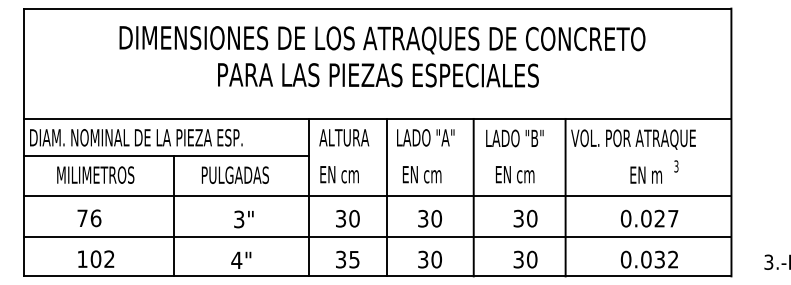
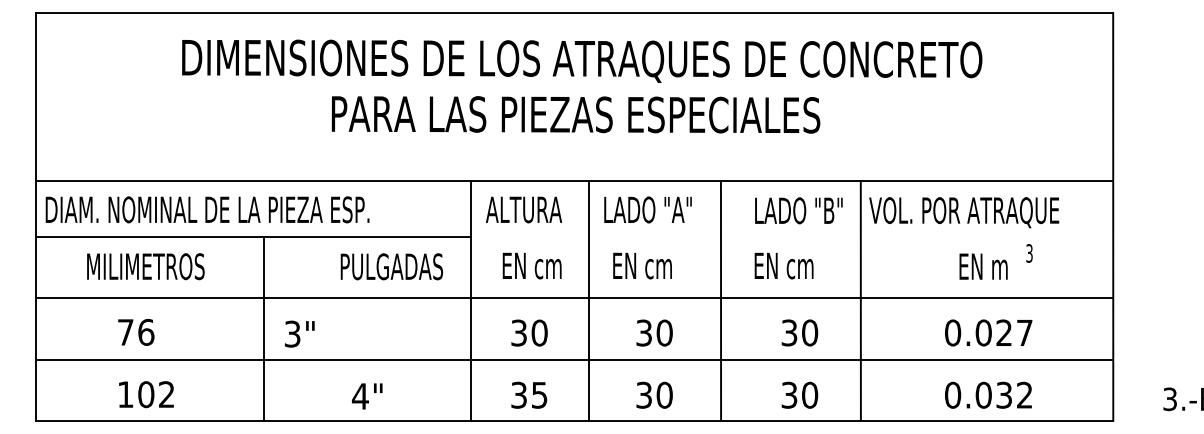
text: (514, 138) -> (798, 210), moved
text: (234, 174) -> (390, 265), moved
text: (339, 174) -> (531, 265), moved
text: (243, 219) -> (299, 334), moved

